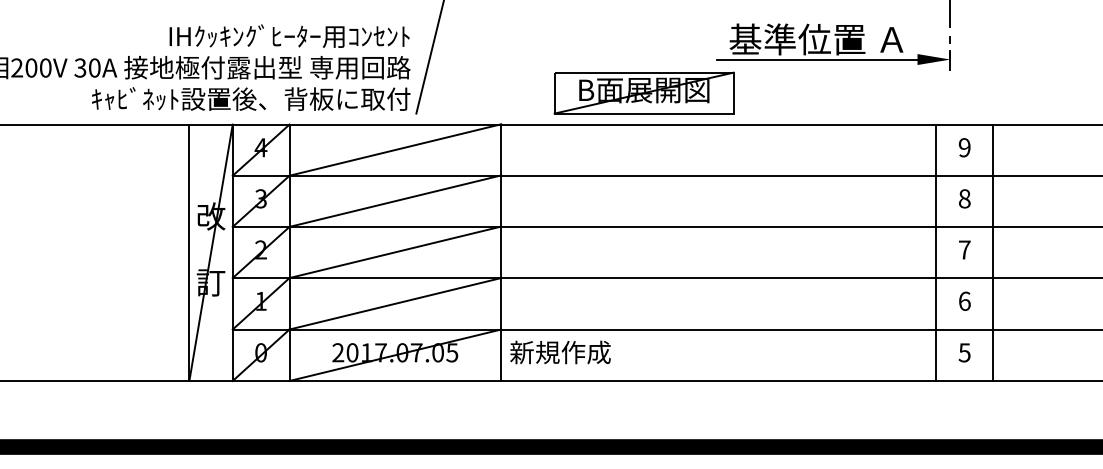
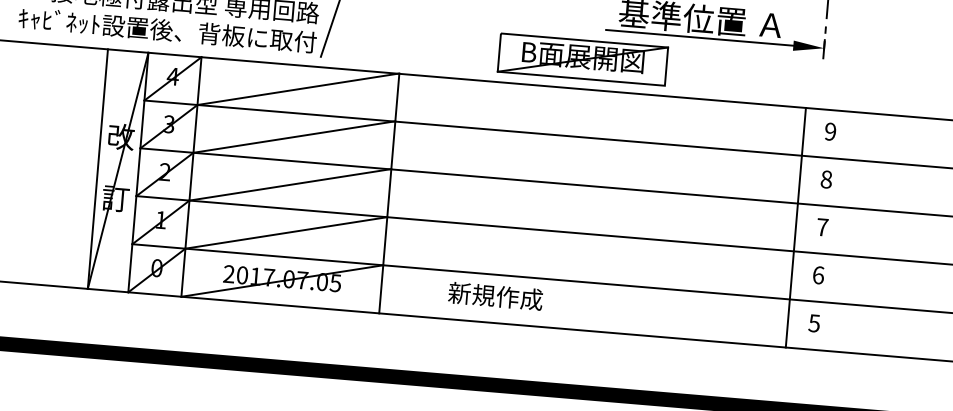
part: (643, 92) -> (582, 58), moved
line: (993, 252) -> (849, 231), removed
text: (560, 352) -> (495, 296), moved

